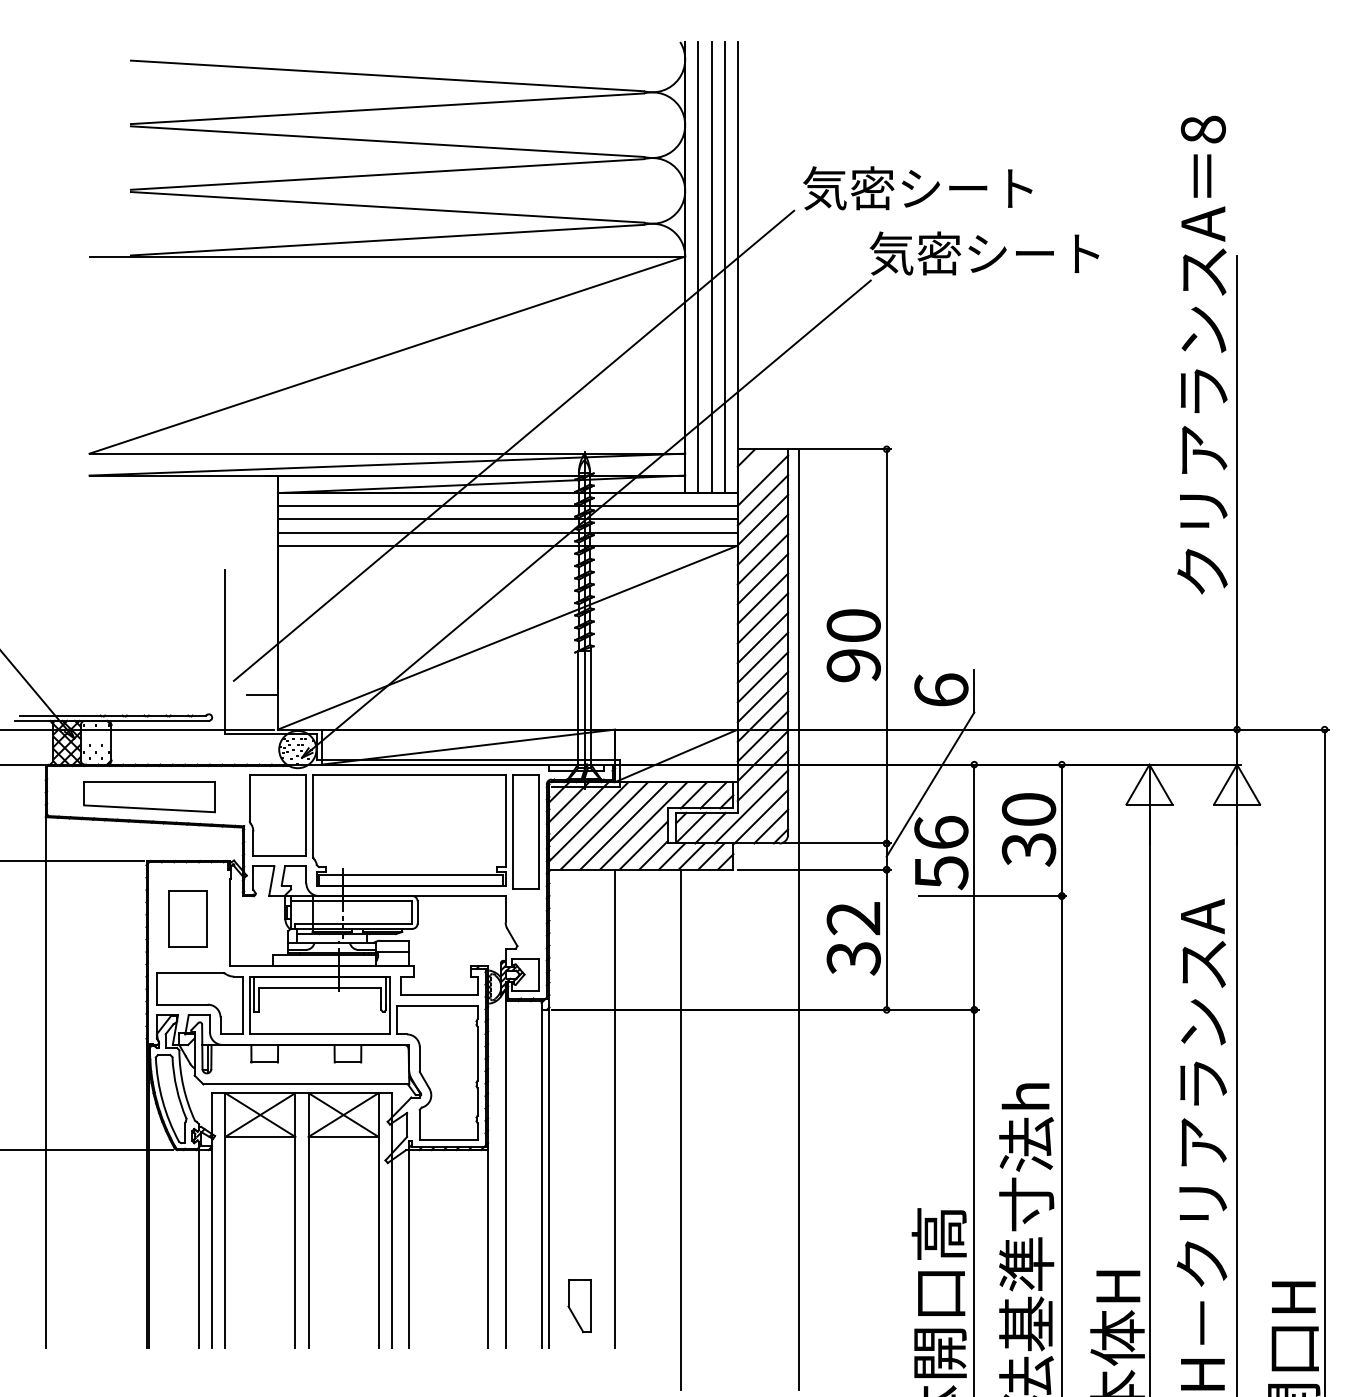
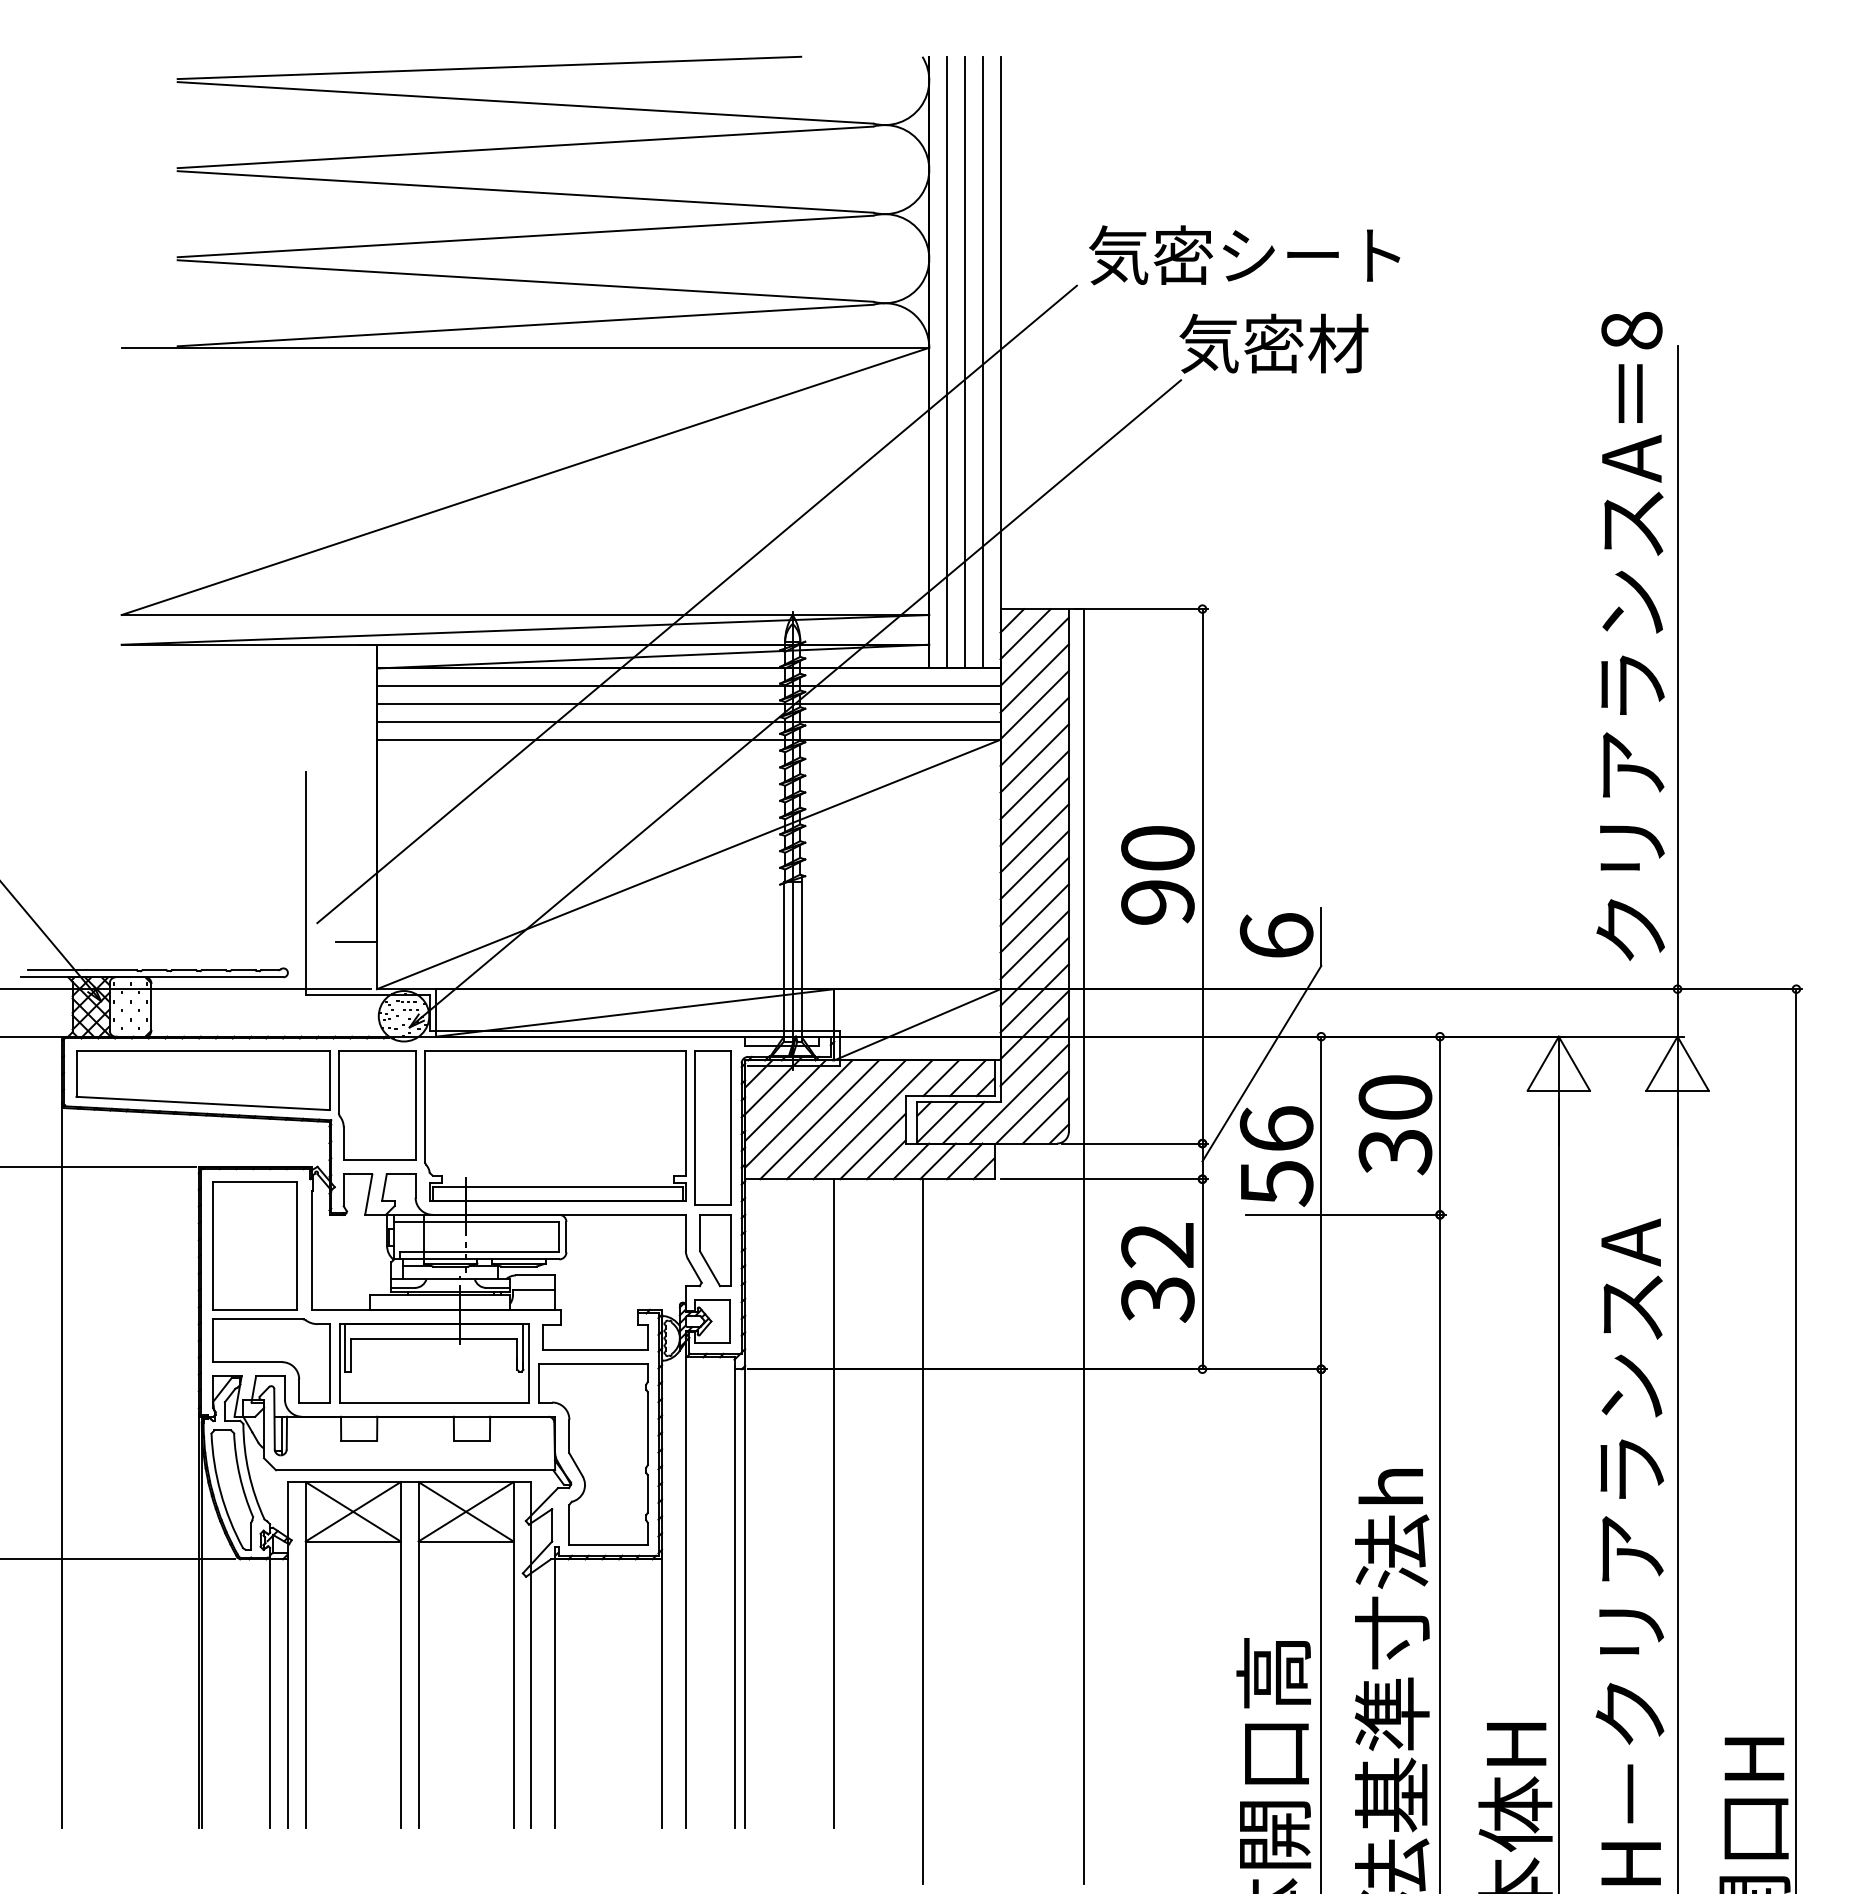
line: (360, 49) -> (489, 67), added
text: (1031, 253) -> (1399, 343), 気密シート -> 気密材
text: (1202, 355) -> (1630, 636), moved
line: (756, 468) -> (1025, 634), added
part: (149, 796) -> (202, 1080), size x1.43
part: (187, 918) -> (254, 1245), size x1.67
part: (579, 1305) -> (715, 1250), moved

